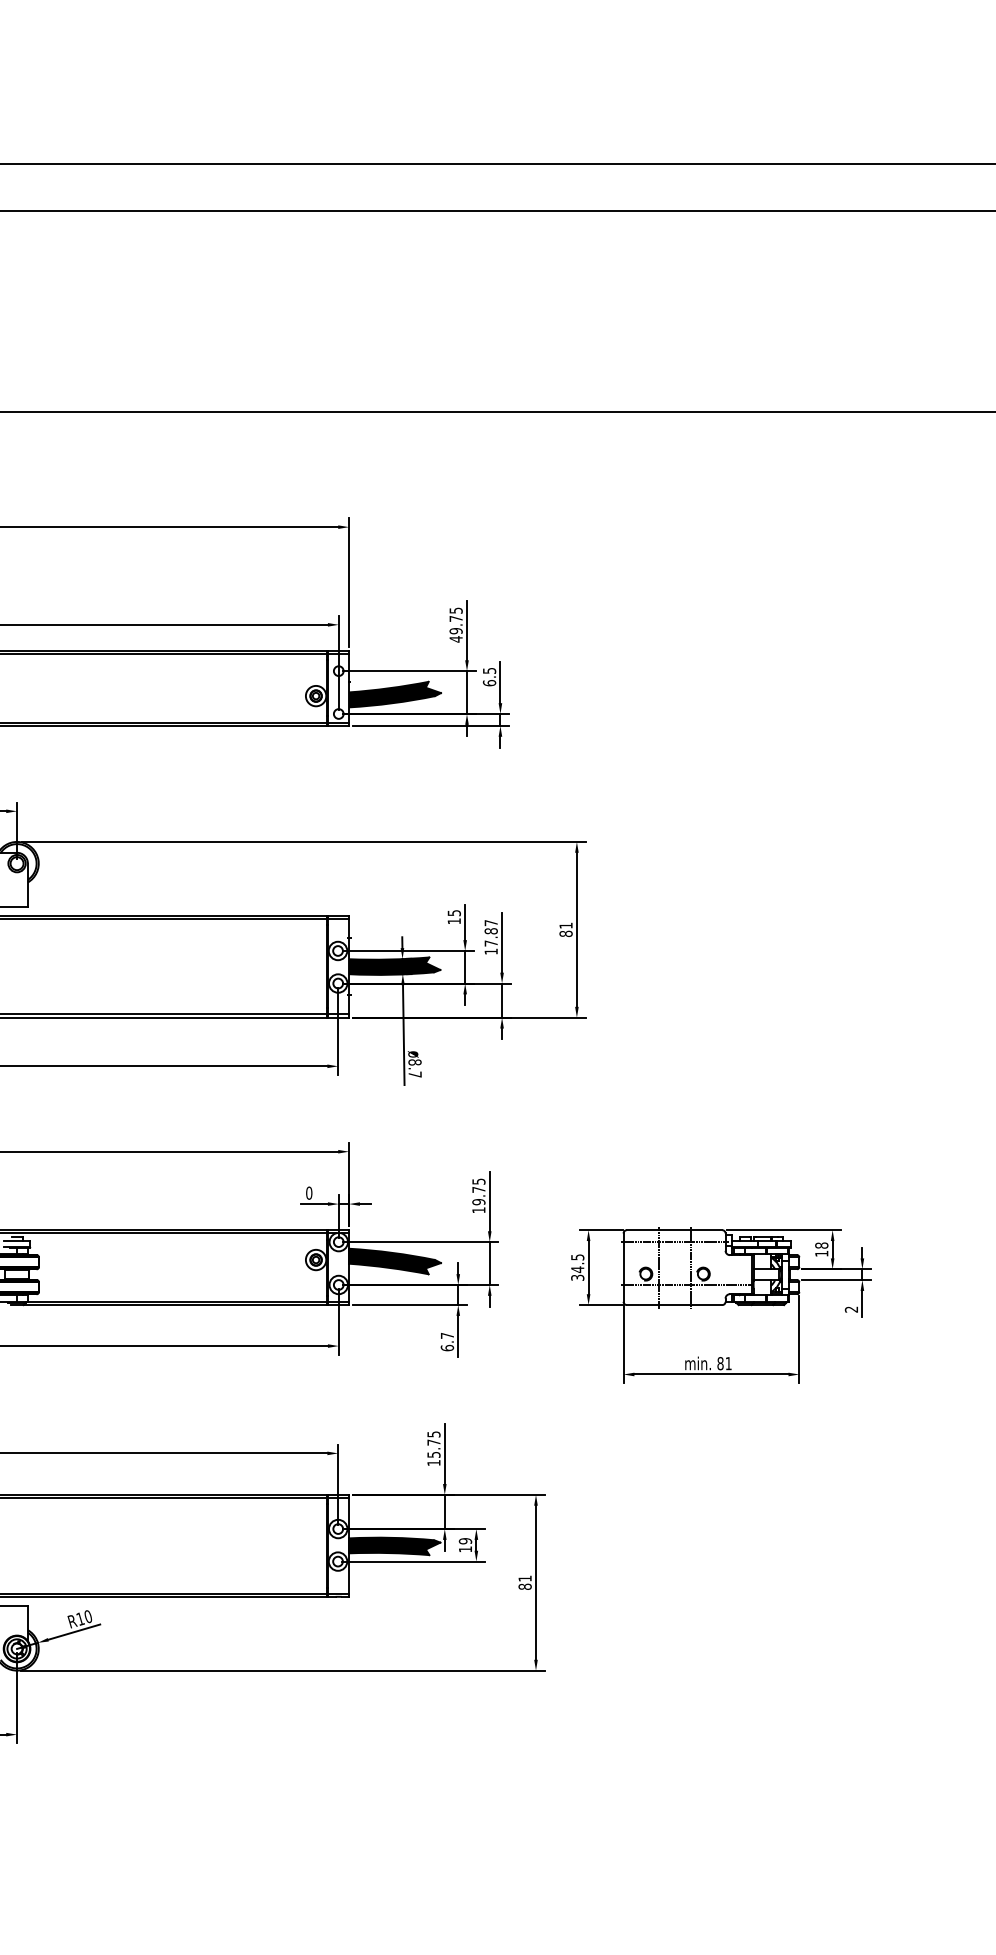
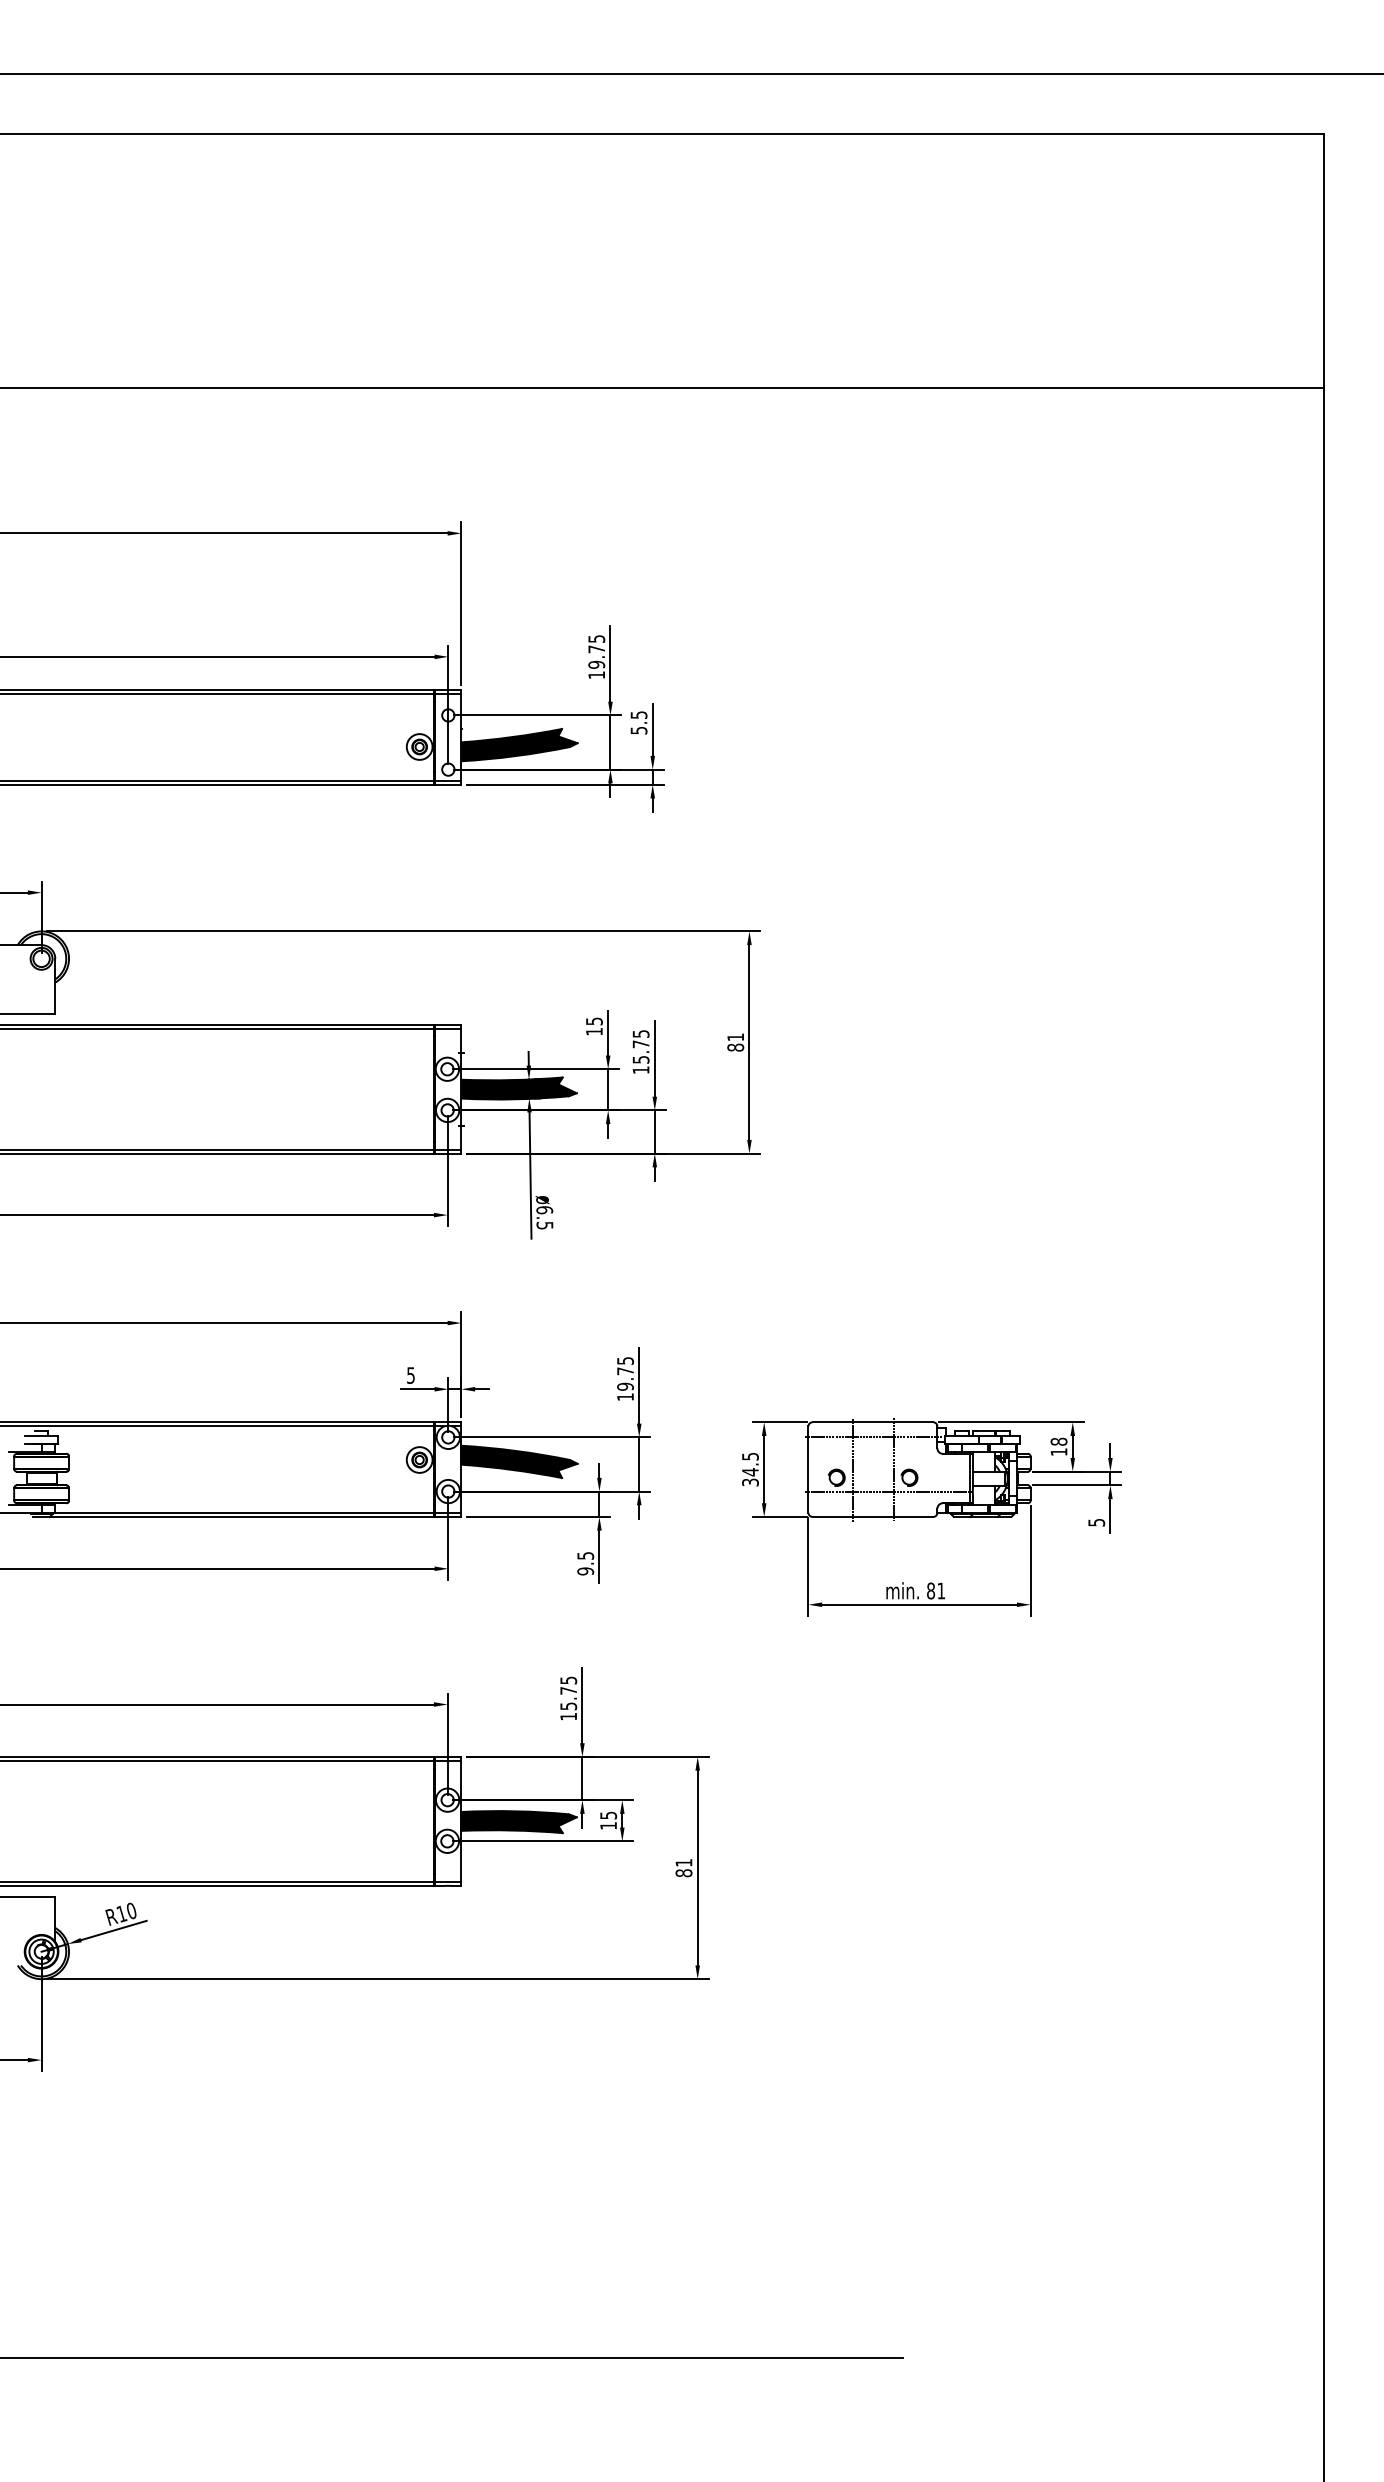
text: (455, 639) -> (596, 675), 49.75 -> 19.75
text: (489, 683) -> (638, 730), 6.5 -> 5.5
text: (490, 932) -> (640, 1046), 17.87 -> 15.75
text: (414, 1068) -> (544, 1217), ø8.7 -> ø6.5
text: (309, 1193) -> (411, 1375), 0 -> 5
text: (851, 1309) -> (1096, 1522), 2 -> 5
text: (447, 1341) -> (585, 1563), 6.7 -> 9.5
text: (465, 1541) -> (608, 1815), 19 -> 15

